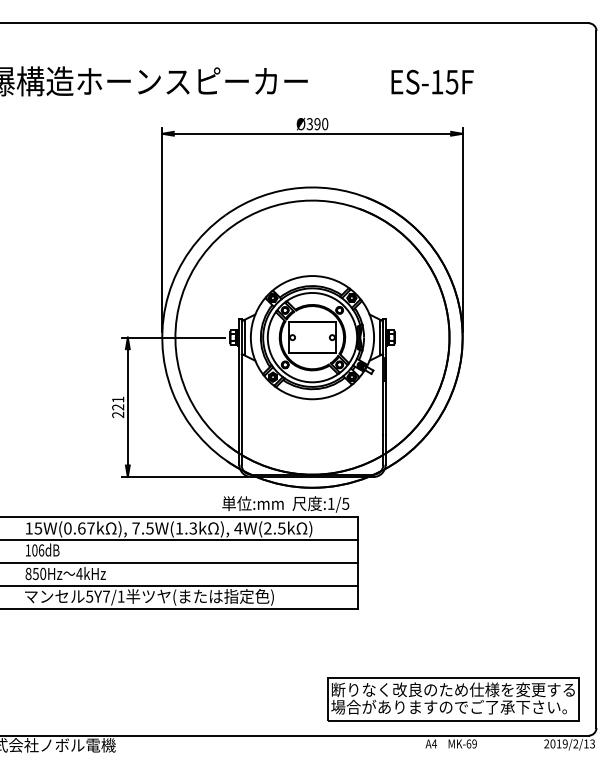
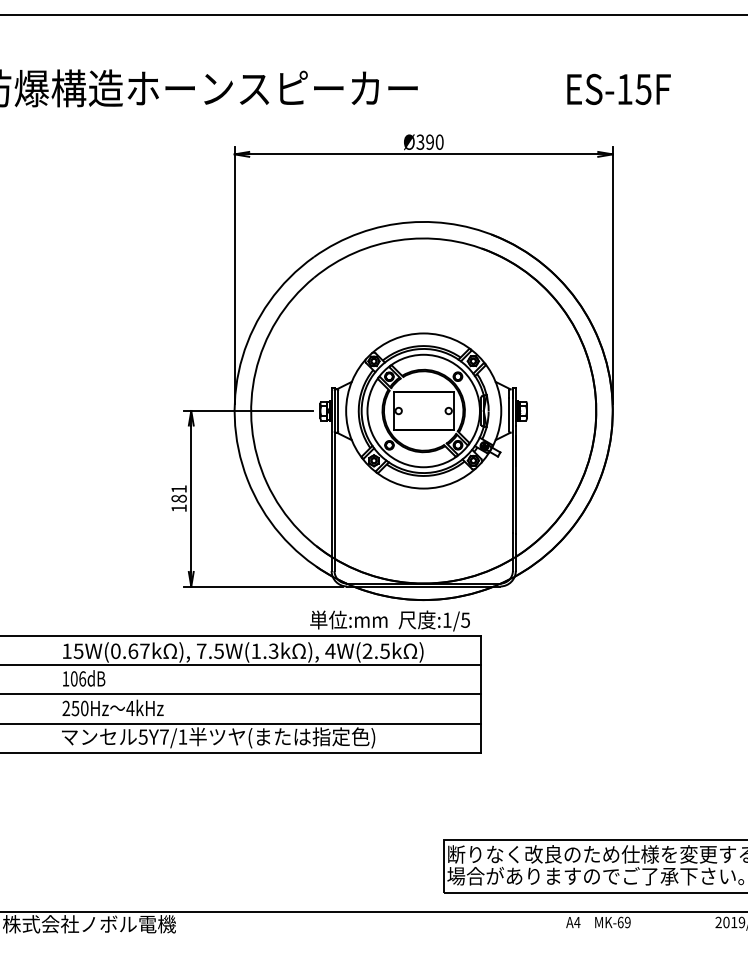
text: (432, 81) -> (618, 88), moved
text: (118, 411) -> (179, 503), 221 -> 181
text: (28, 573) -> (66, 707), 850Hz -> 250Hz

